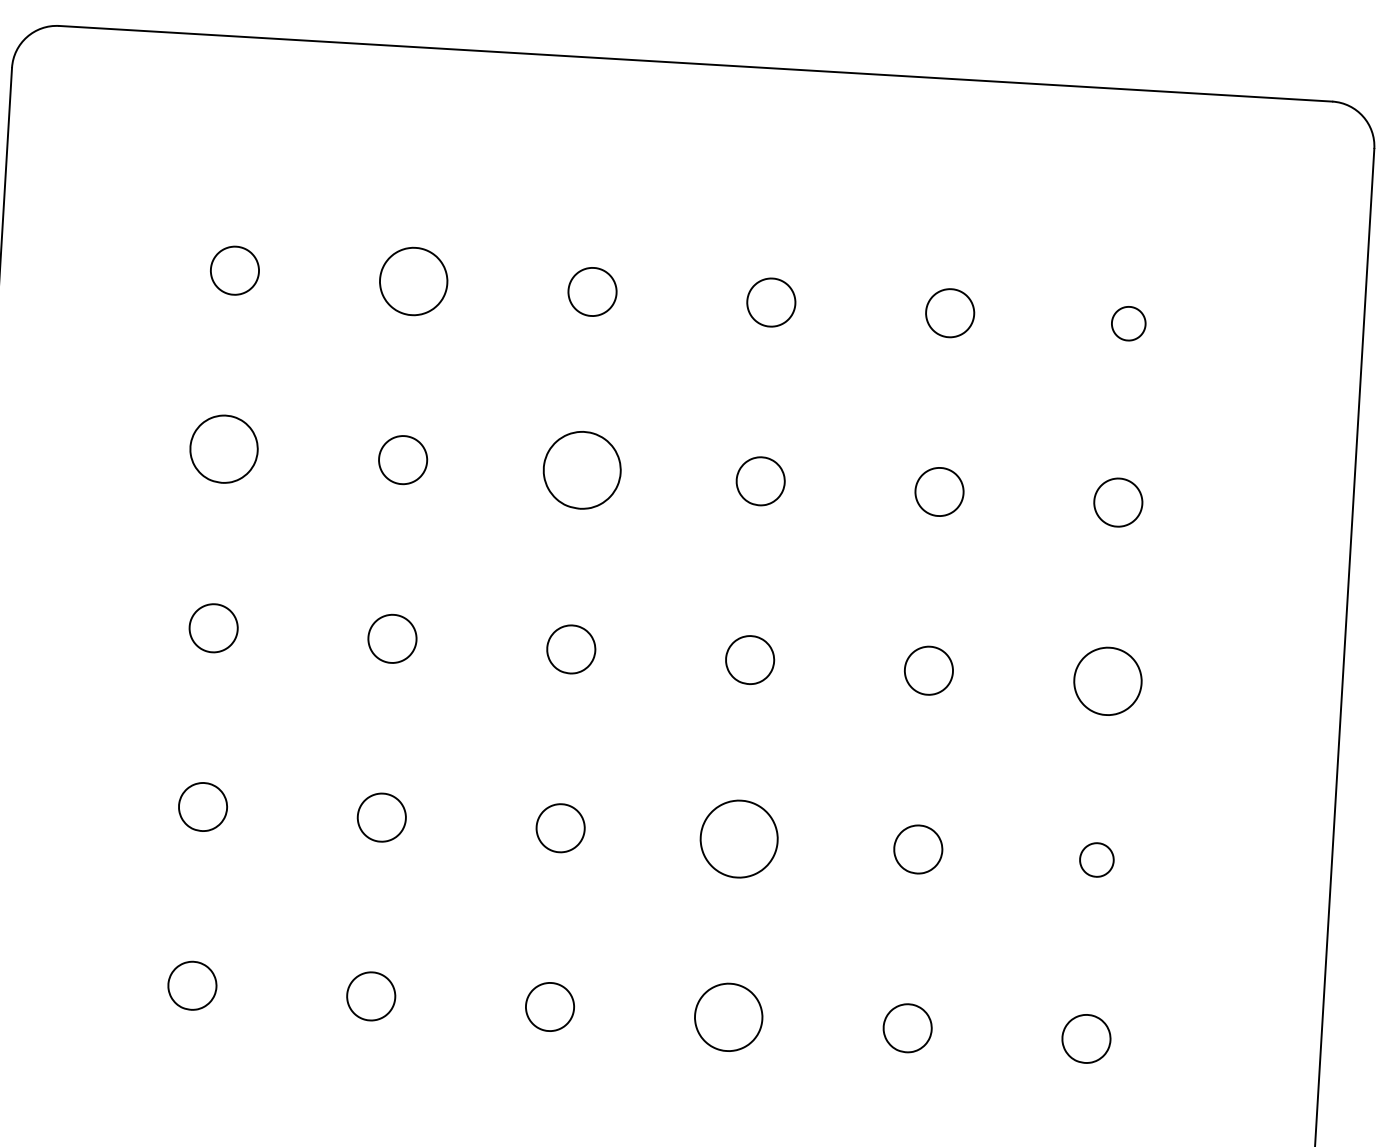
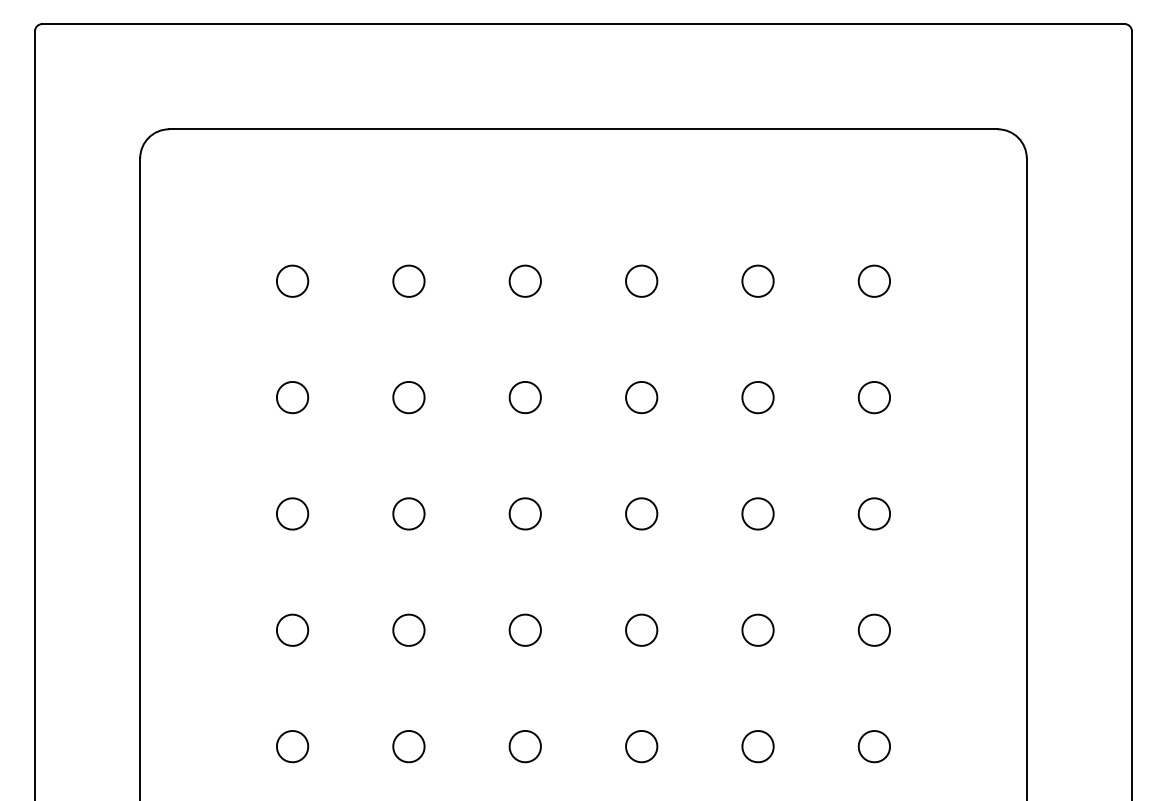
part: (413, 280) -> (408, 280), size x0.71
part: (1127, 322) -> (873, 280), size x1.43
part: (224, 449) -> (292, 397), size x0.71
part: (580, 470) -> (524, 397), size x0.62
part: (1106, 680) -> (873, 513), size x0.71
part: (739, 837) -> (641, 629), size x0.62
part: (1095, 858) -> (873, 629), size x1.43
part: (728, 1017) -> (641, 746), size x0.71

